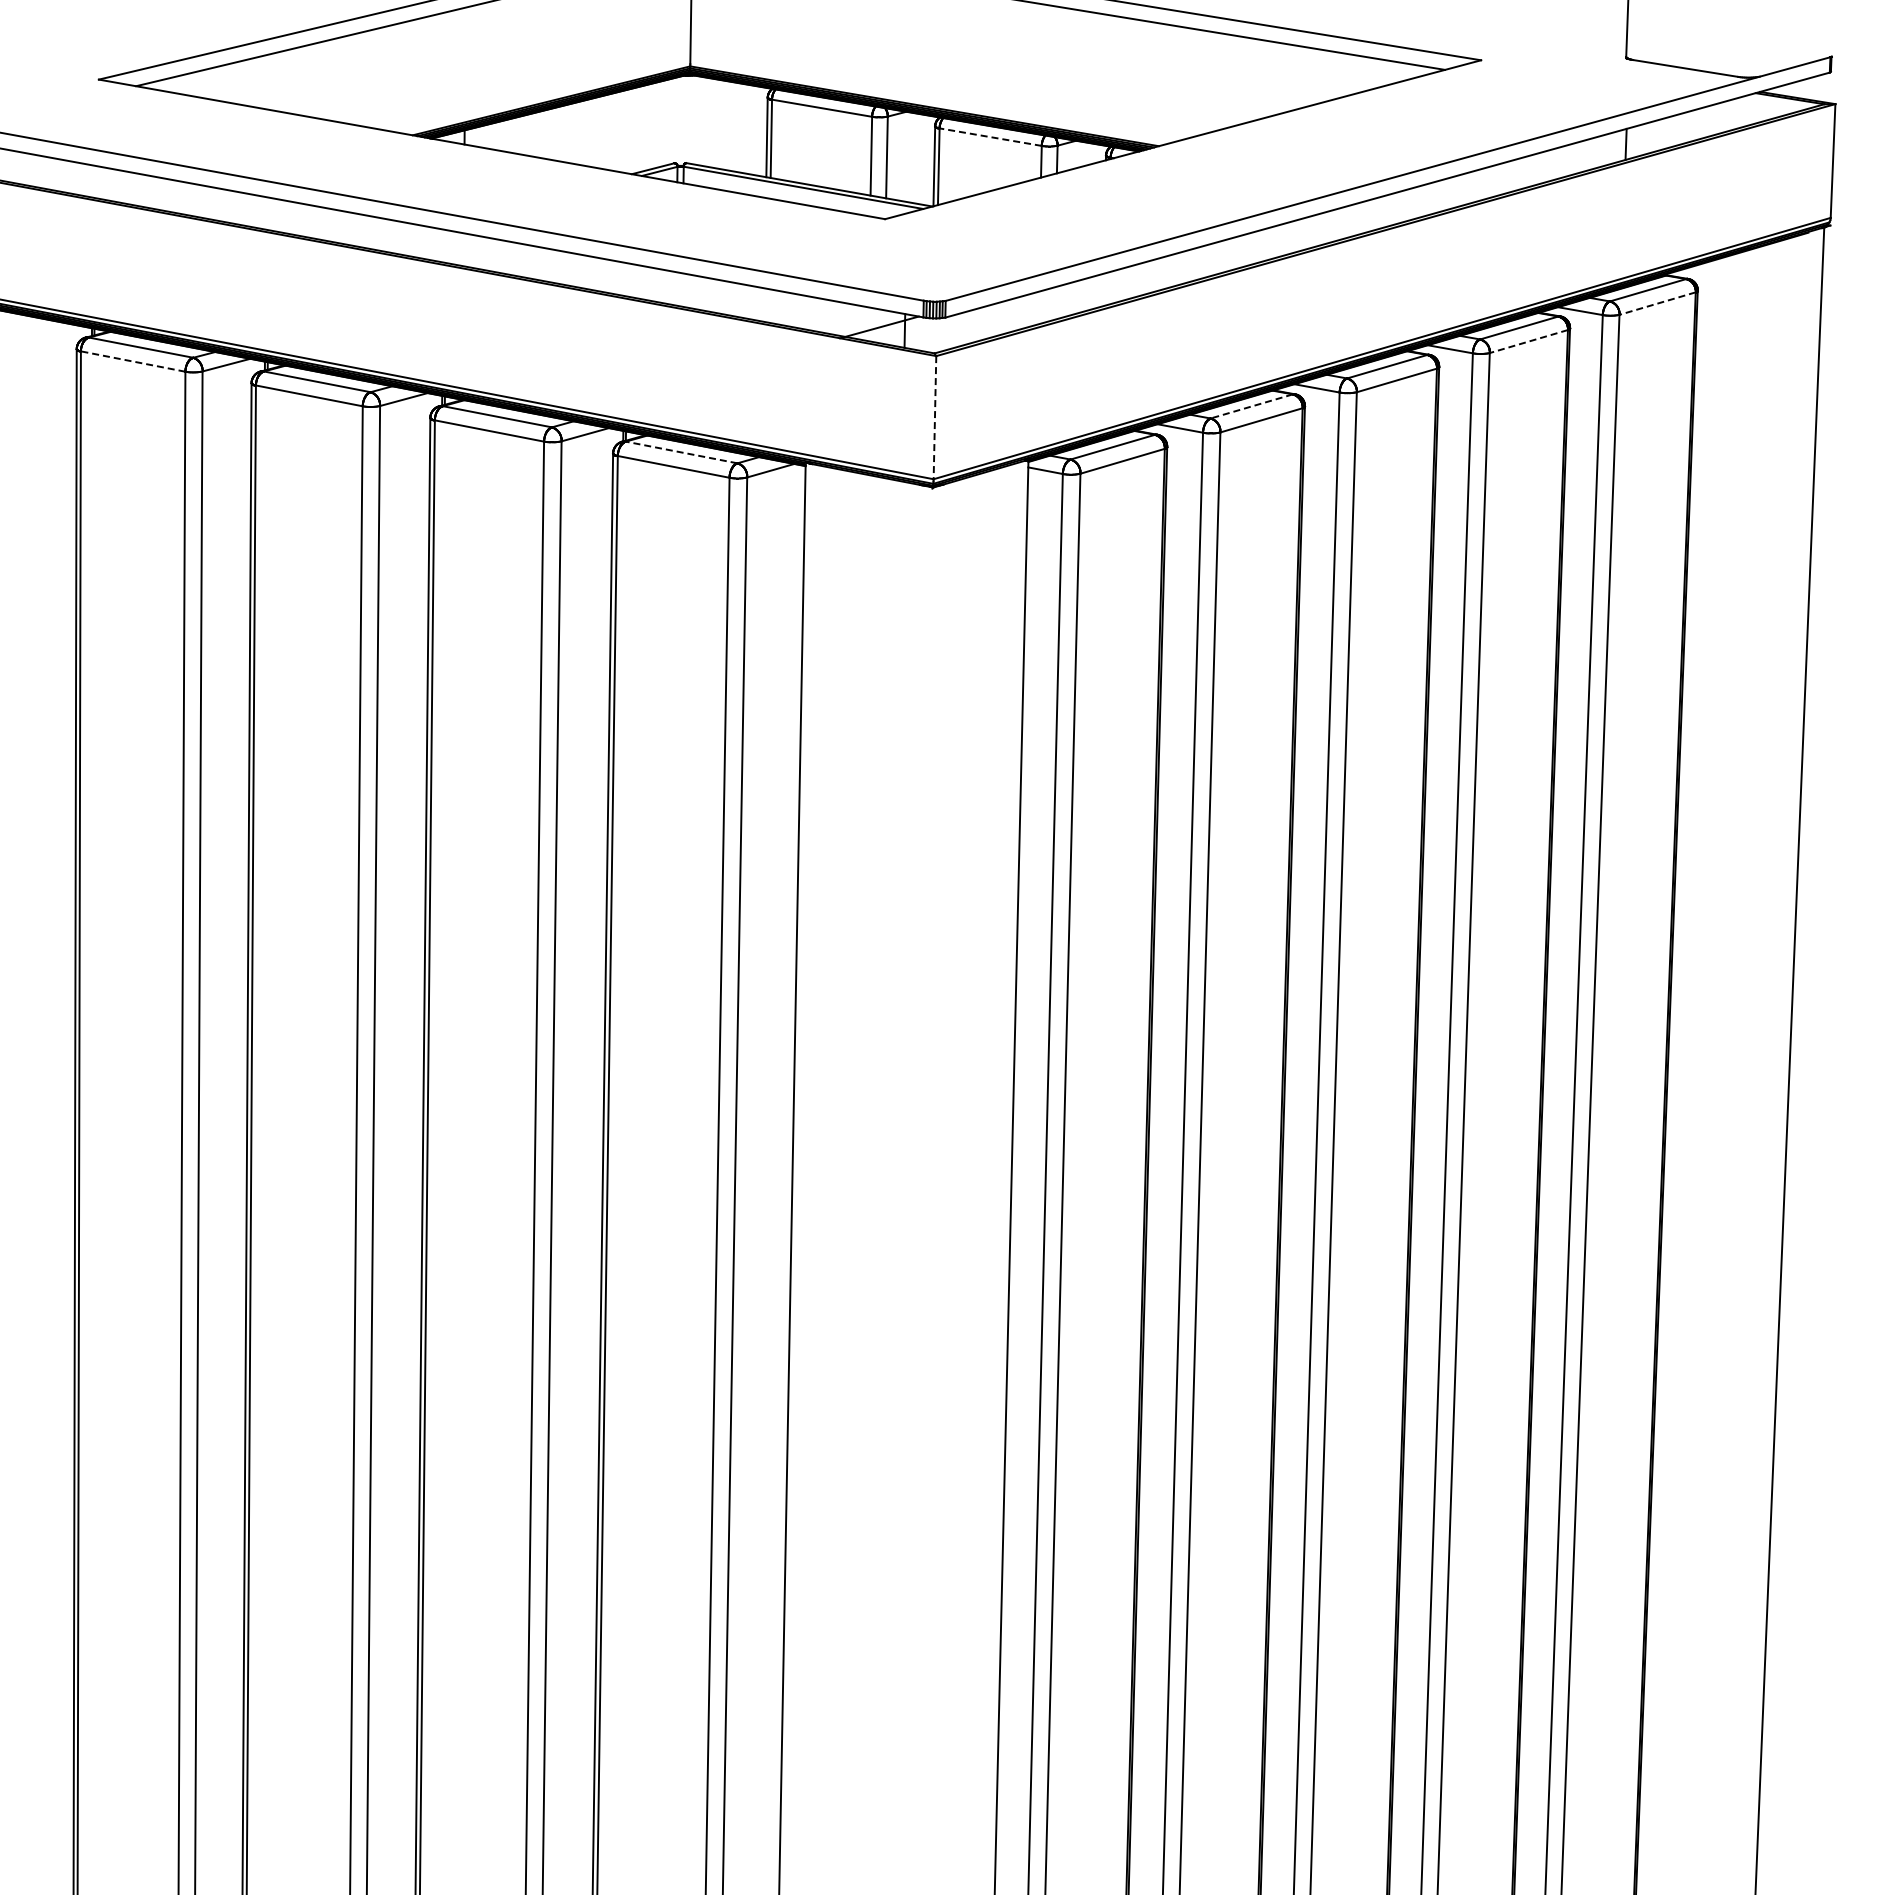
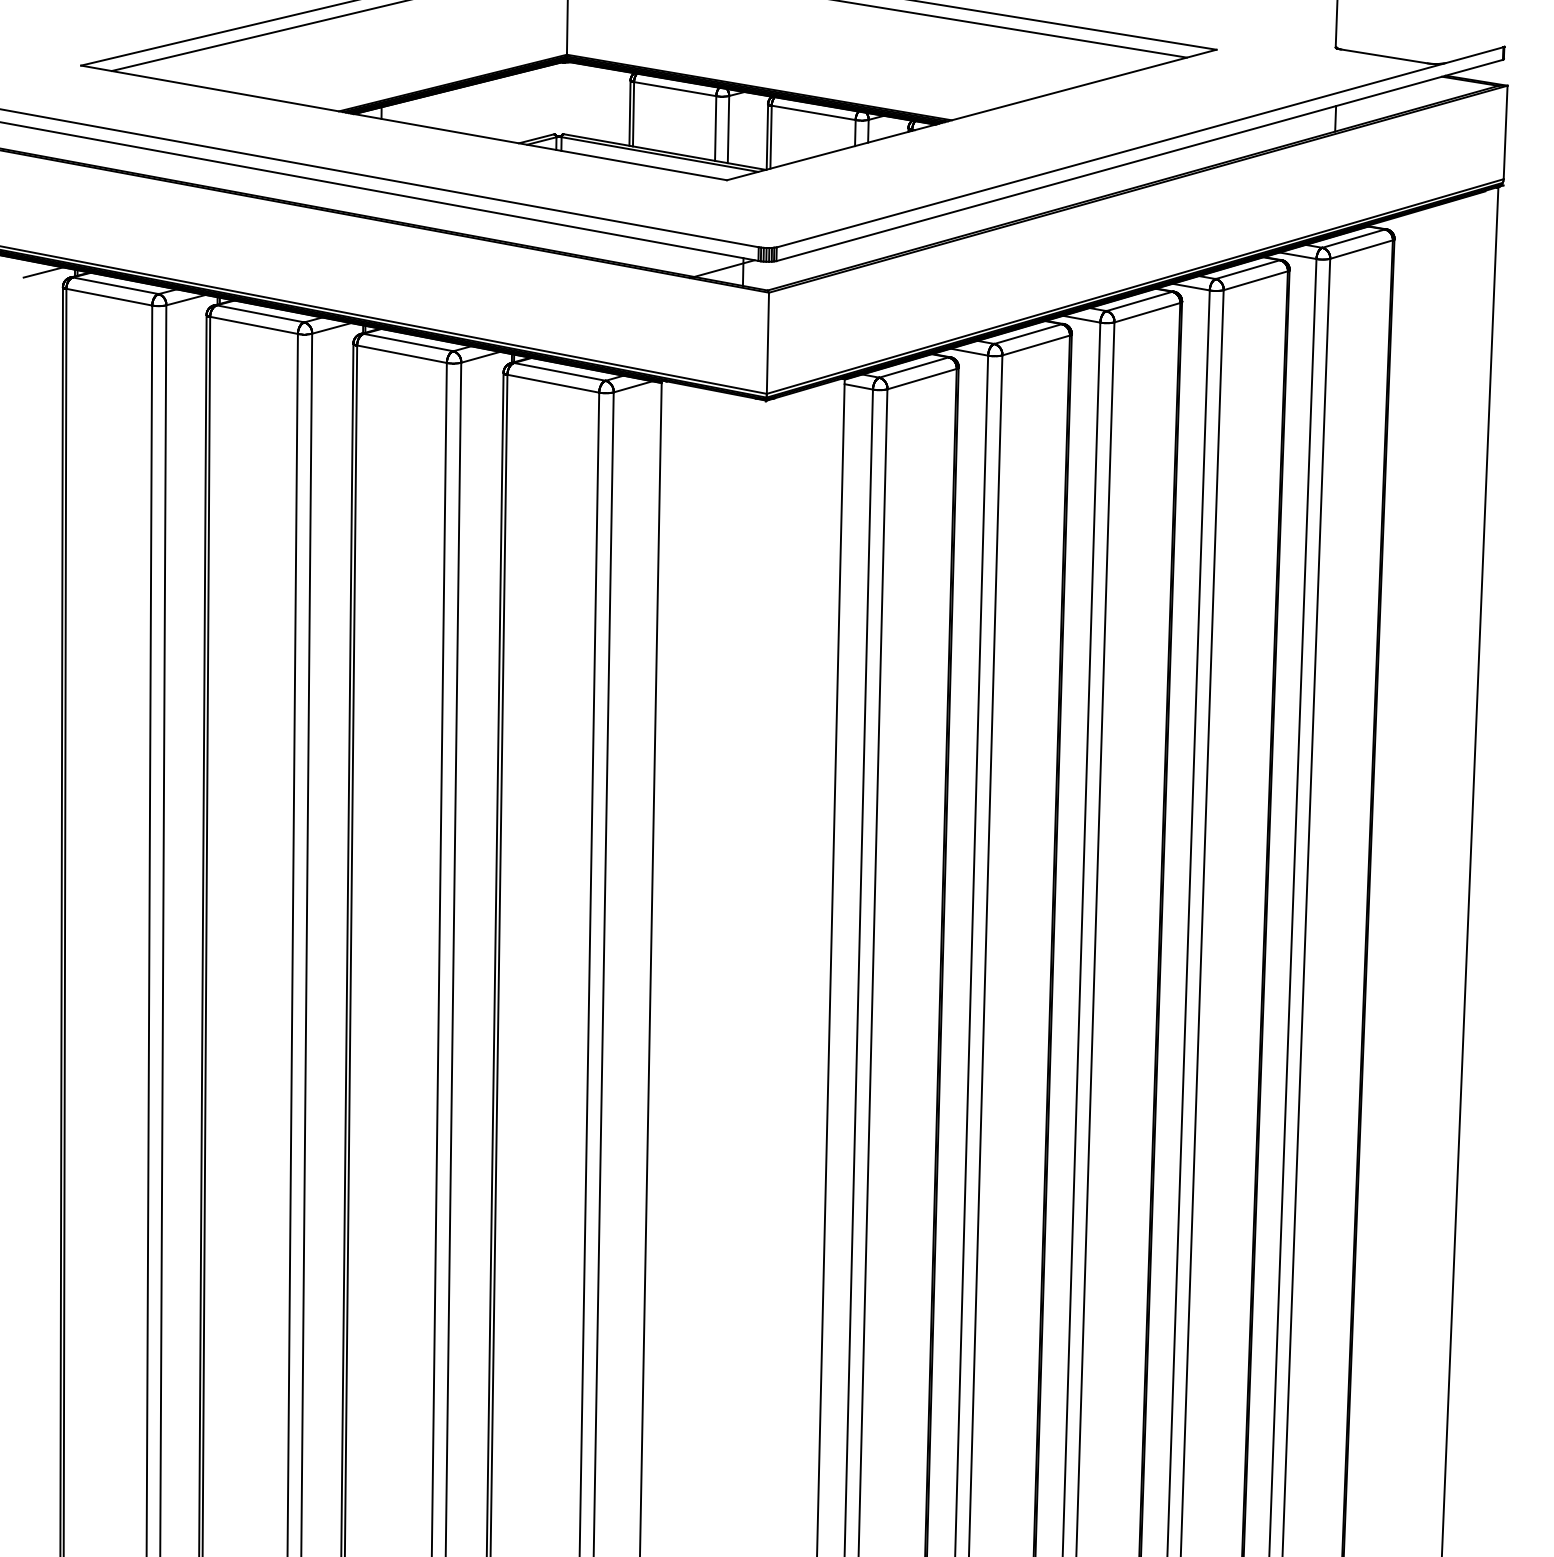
line: (990, 137) -> (813, 113), dashed -> solid
line: (1657, 303) -> (1361, 249), dashed -> solid
line: (52, 331) -> (43, 272), added
line: (1528, 341) -> (1255, 280), dashed -> solid
line: (132, 361) -> (108, 297), dashed -> solid
line: (1251, 406) -> (1027, 334), dashed -> solid
line: (934, 417) -> (767, 343), dashed -> solid
line: (681, 452) -> (559, 371), dashed -> solid

